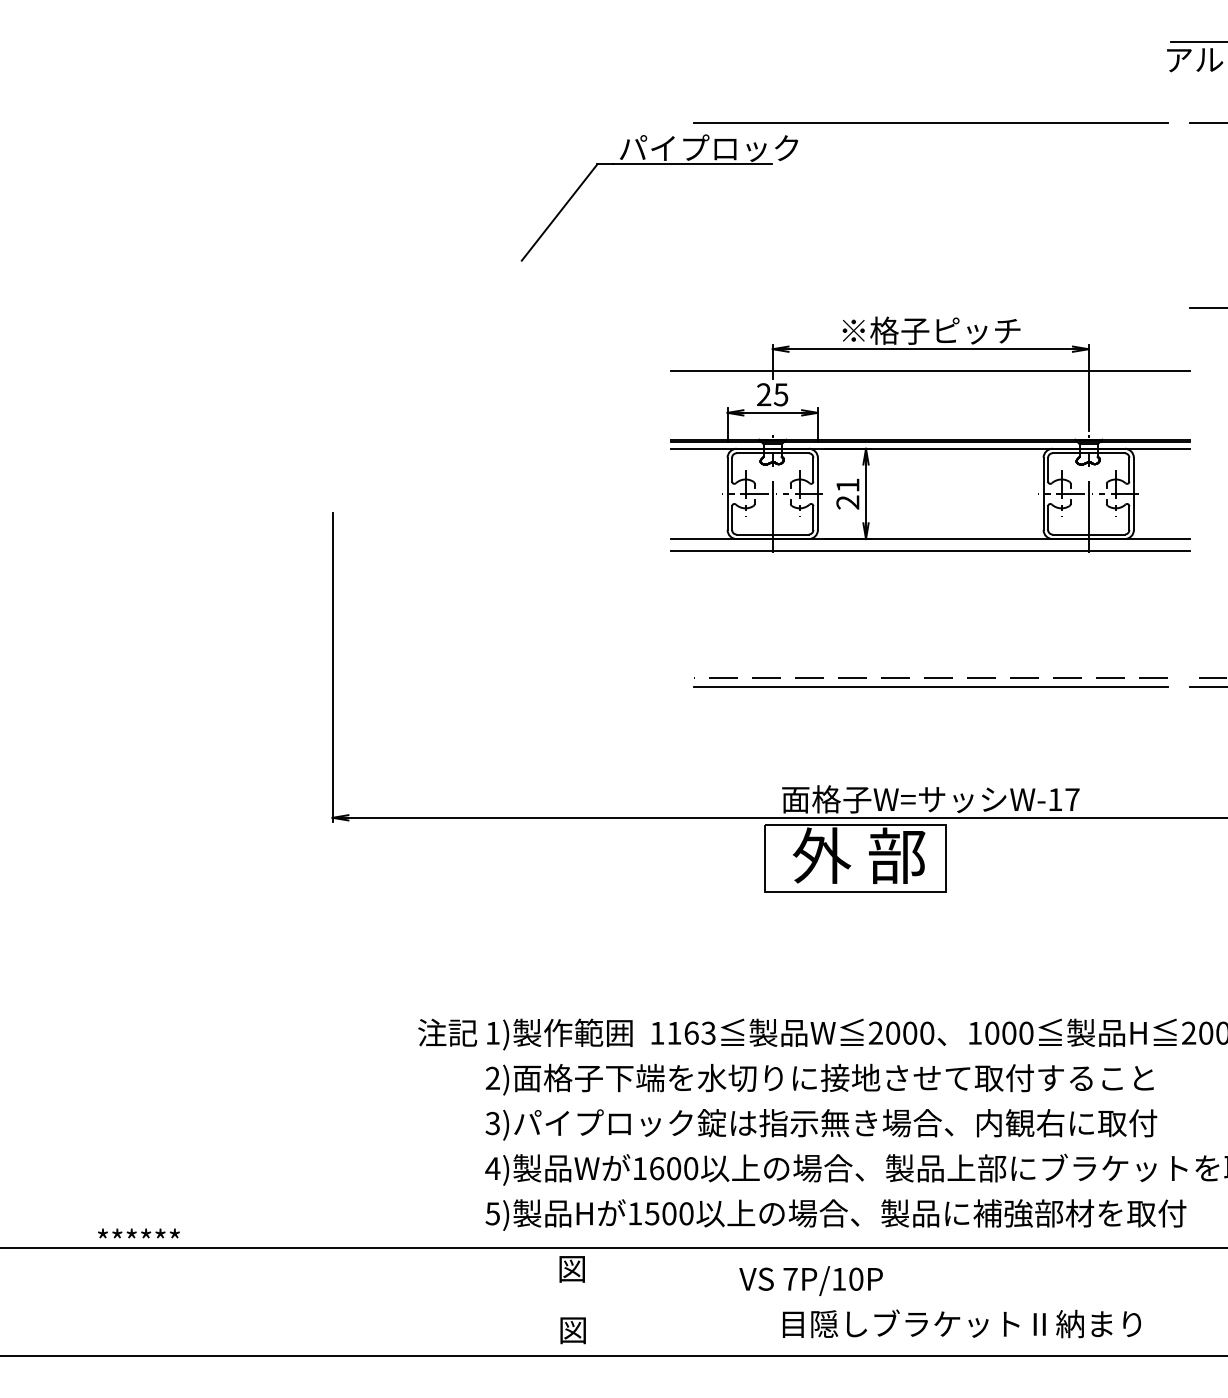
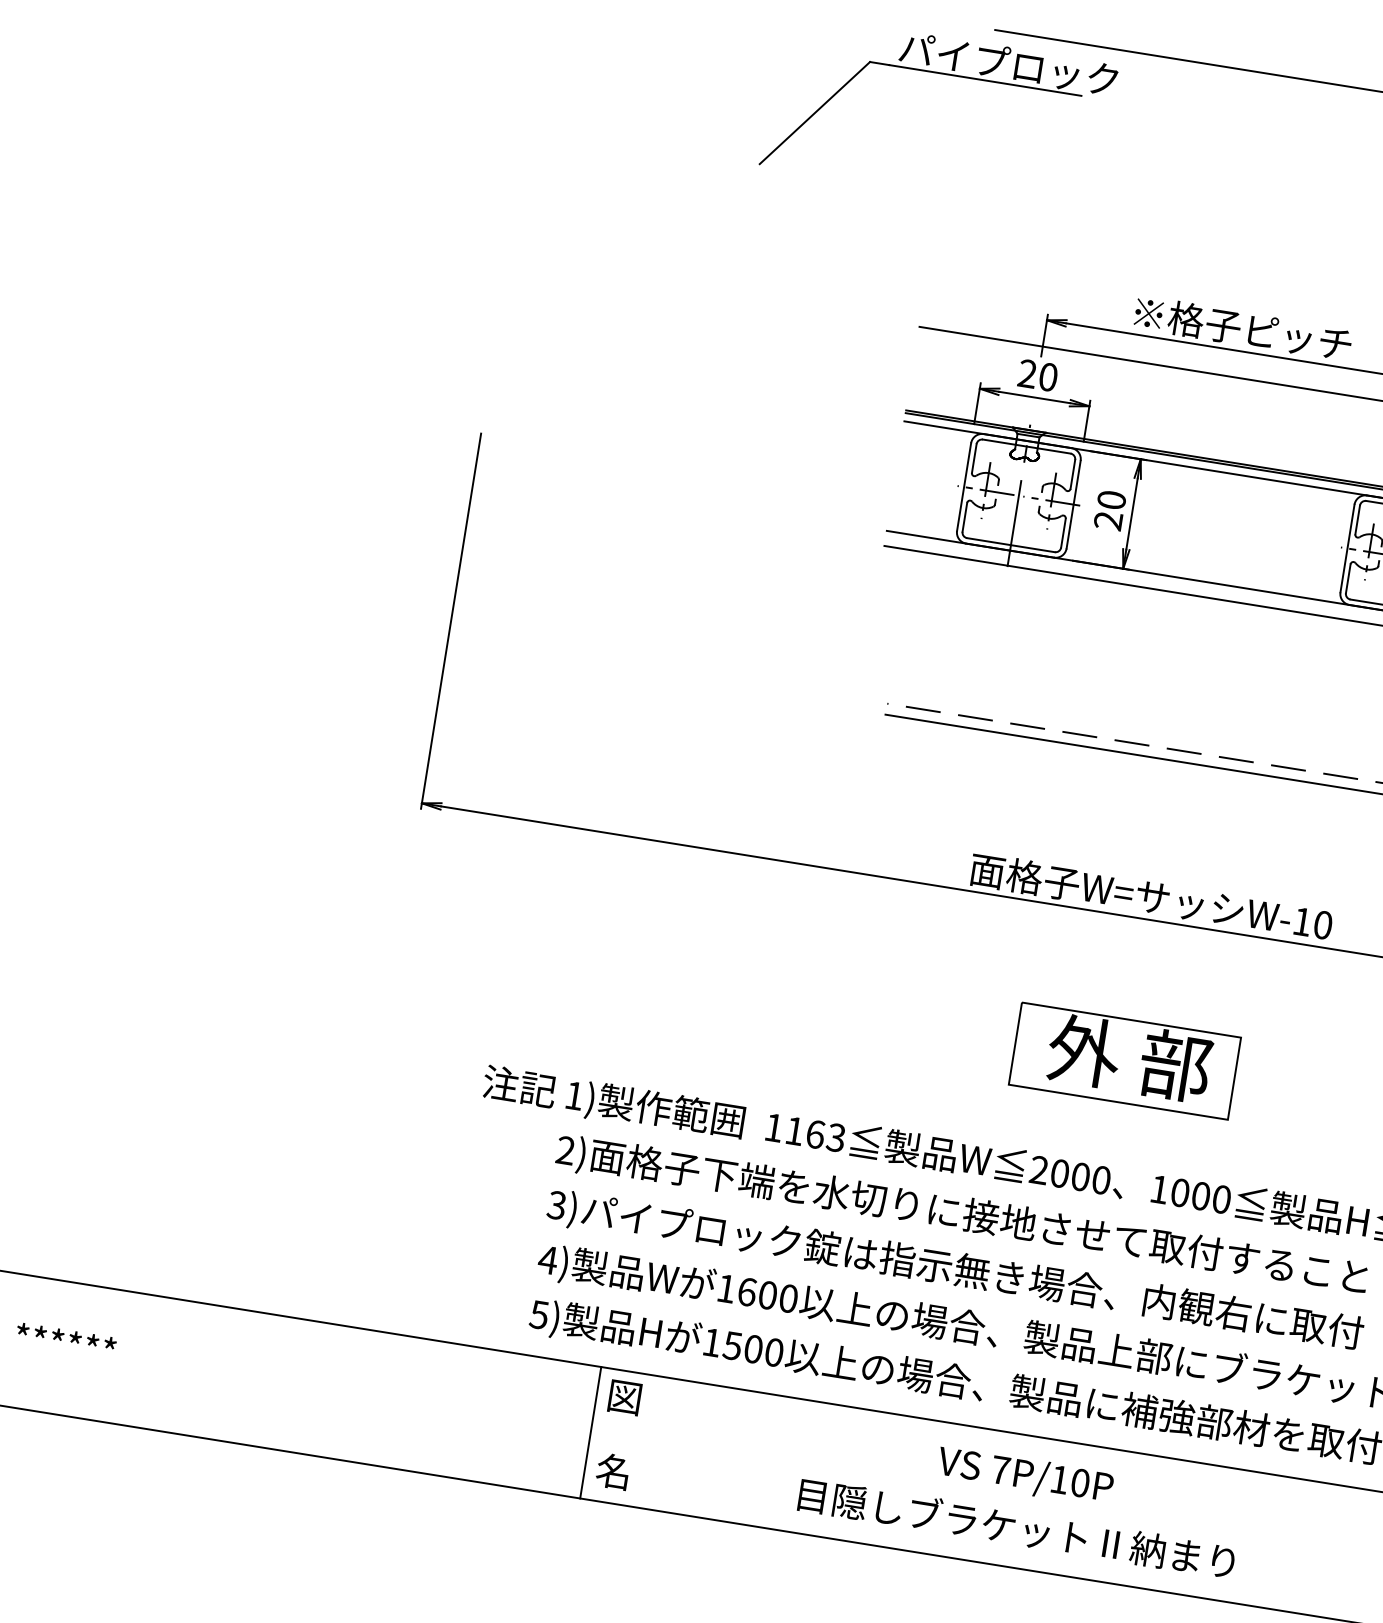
text: (780, 394) -> (1047, 376), 25 -> 20
text: (847, 485) -> (1111, 500), 21 -> 20
text: (1072, 799) -> (1323, 924), W-17 -> W-10
part: (855, 858) -> (1124, 1061), moved
text: (138, 1233) -> (66, 1335), moved
text: (810, 1280) -> (1024, 1475), moved
line: (549, 1301) -> (591, 1432), added
text: (962, 1323) -> (1017, 1528), moved
text: (572, 1330) -> (613, 1471), 図 -> 名

